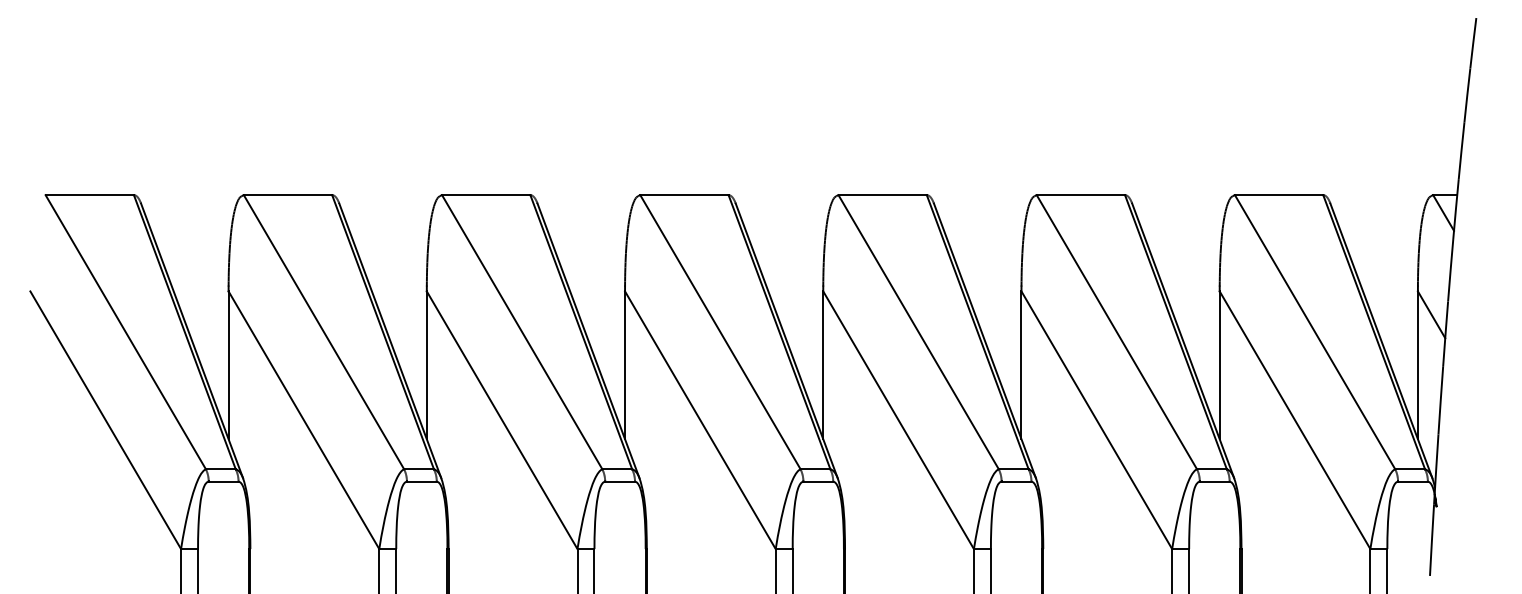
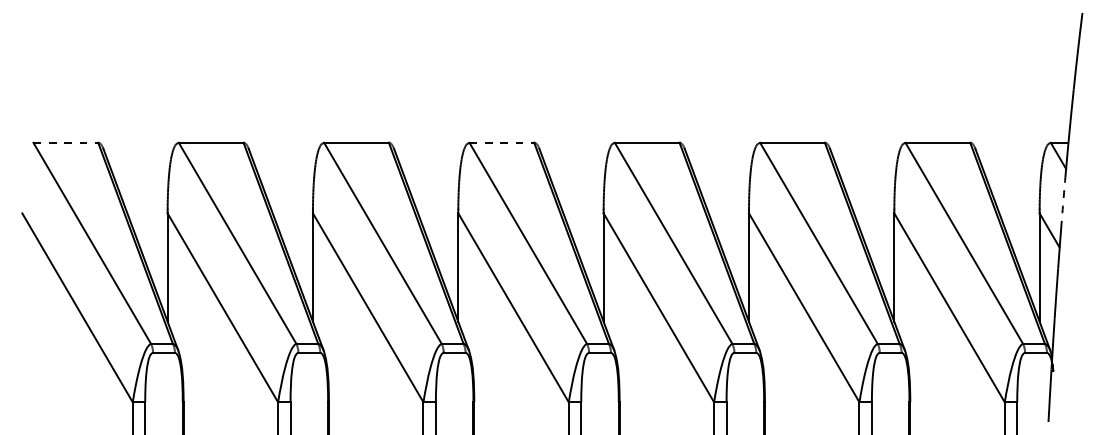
line: (90, 195) -> (66, 143), solid -> dashed
line: (684, 195) -> (501, 143), solid -> dashed
arc: (1450, 270) -> (1063, 198), solid -> dashed

